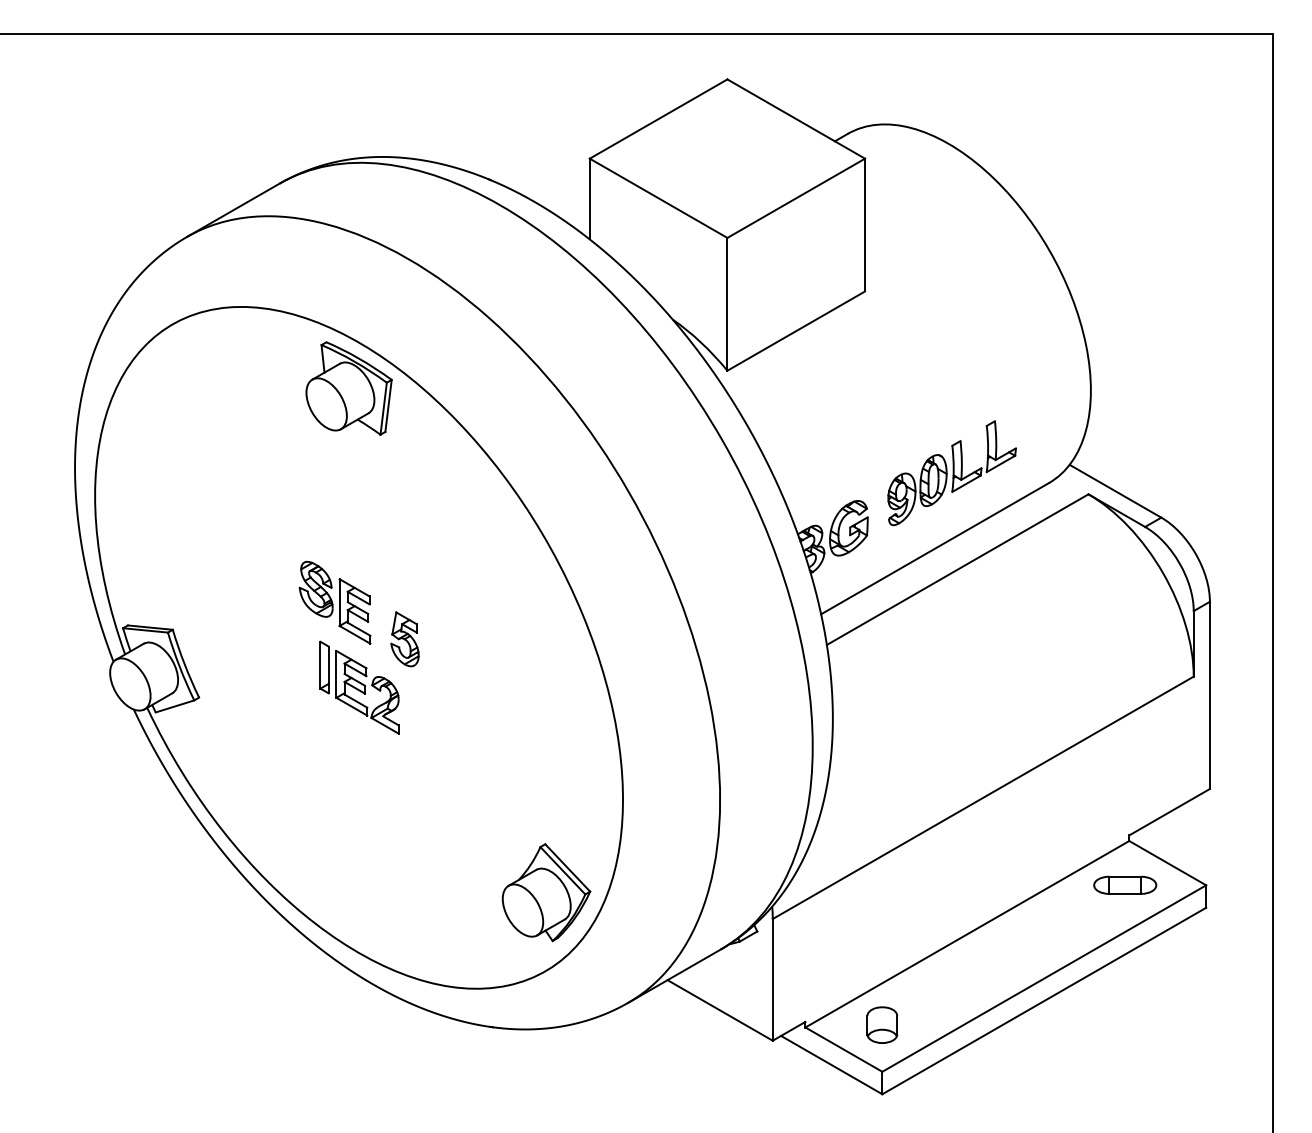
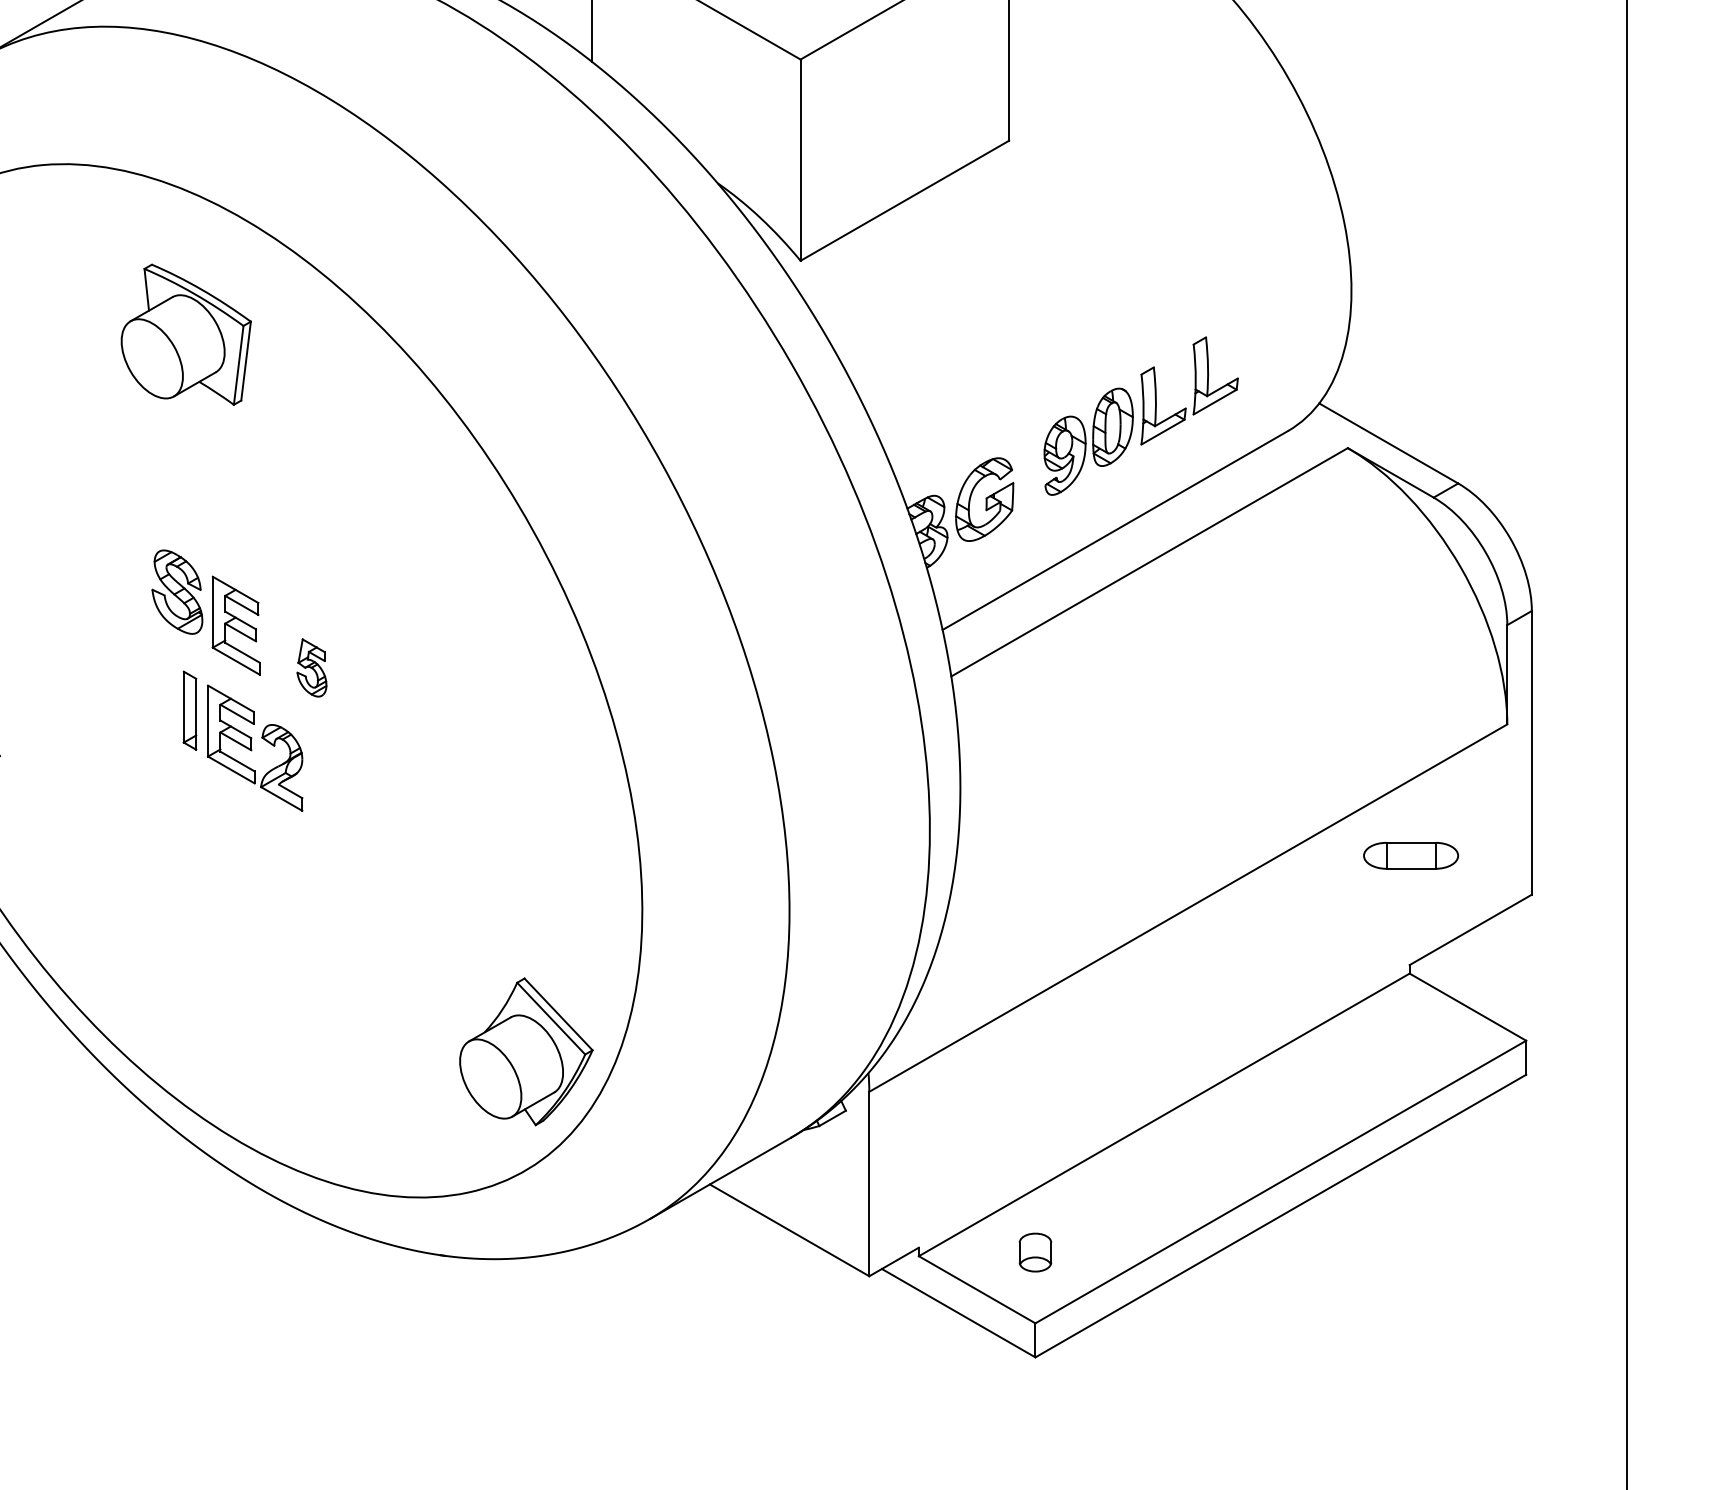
part: (348, 388) -> (185, 334), moved
part: (404, 639) -> (311, 668), size x0.7
part: (1125, 884) -> (1411, 854), moved
part: (882, 1024) -> (1035, 1251), size x0.7

